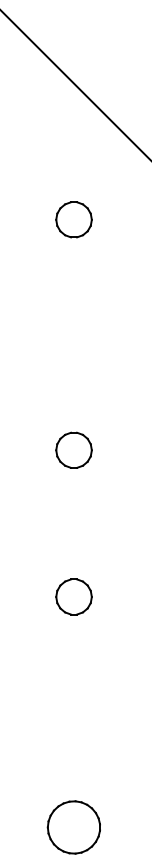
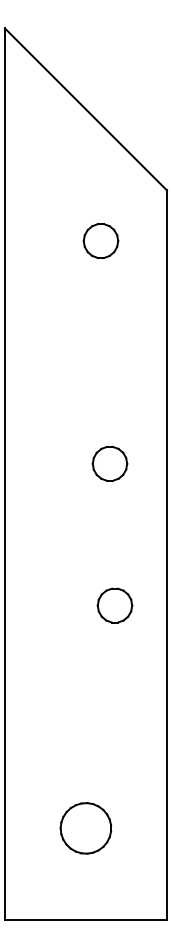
part: (73, 219) -> (100, 240), moved
part: (73, 449) -> (109, 463), moved
part: (73, 596) -> (114, 605), moved

